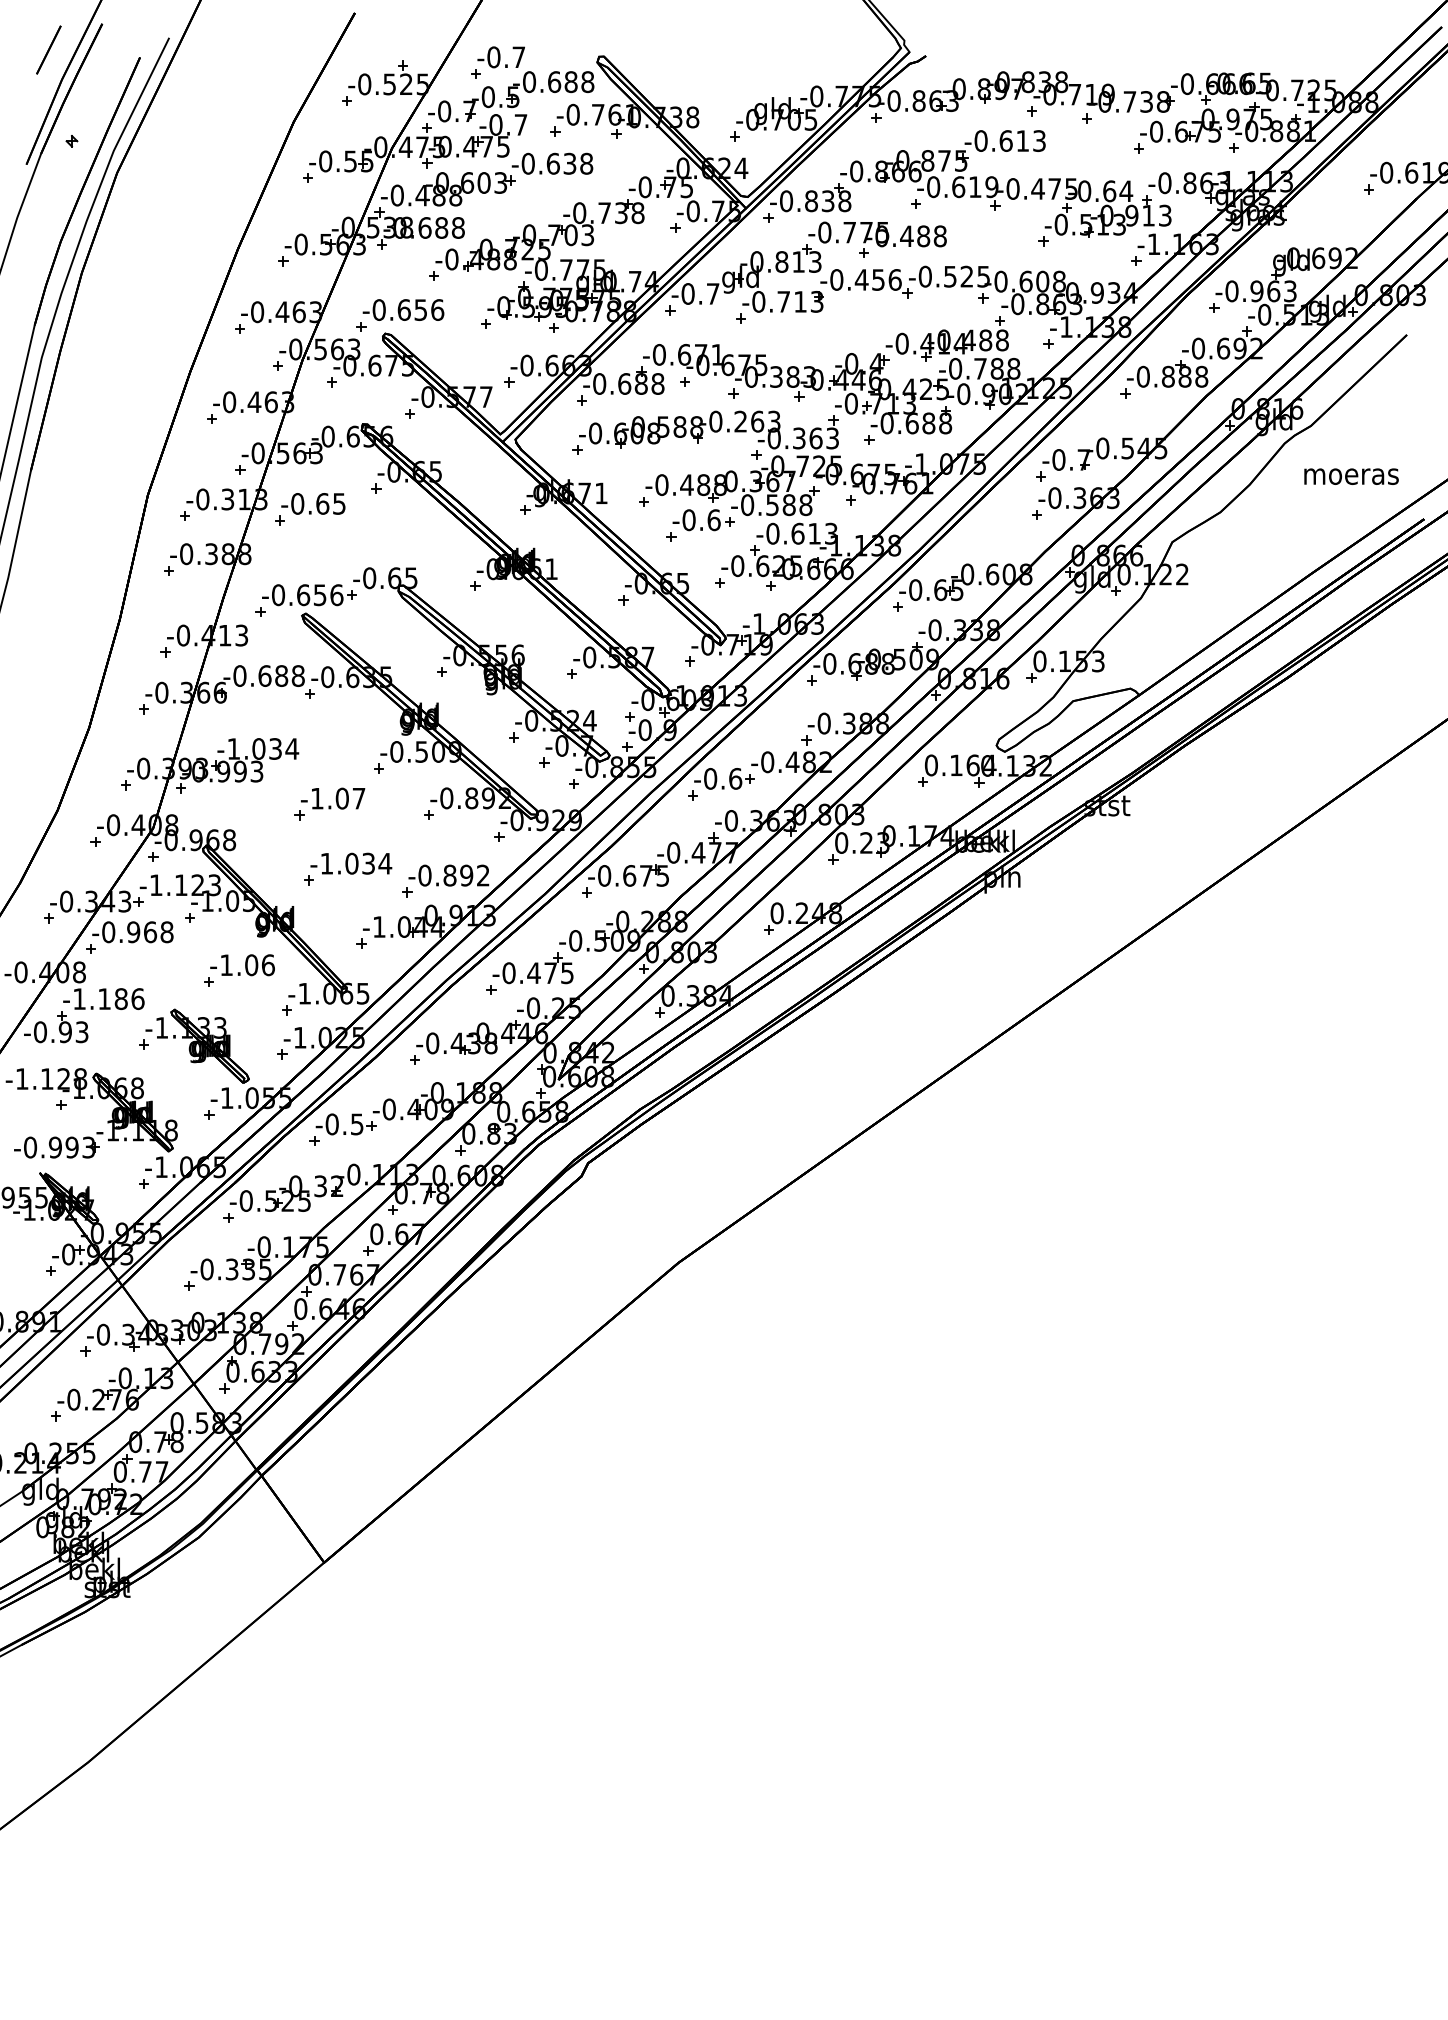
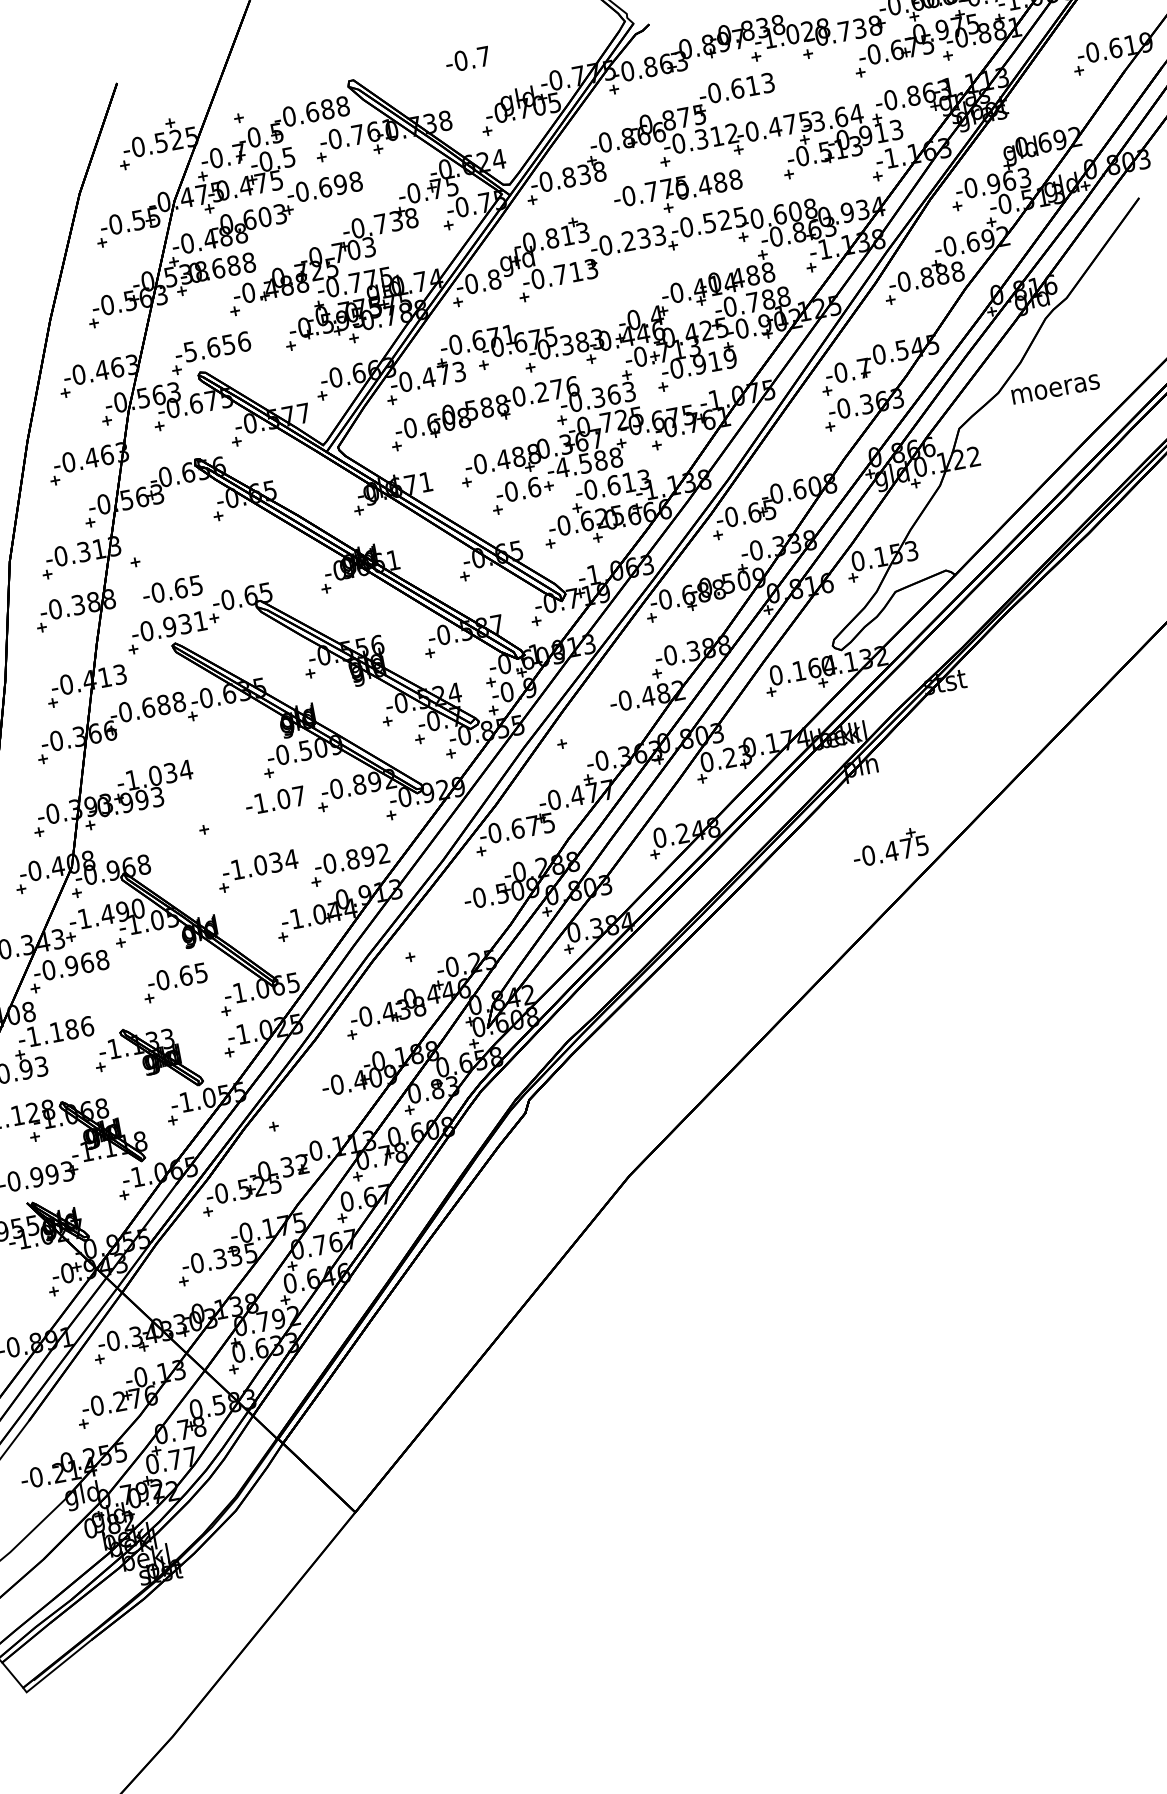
text: (500, 57) -> (467, 59), moved
text: (1078, 94) -> (796, 33), -0.719 -> -1.028
text: (520, 124) -> (288, 157), -0.7 -> -0.5
text: (569, 163) -> (340, 184), -0.638 -> -0.698
text: (975, 187) -> (717, 136), -0.619 -> -0.312
text: (1084, 191) -> (818, 121), -0.64 -> -3.64
part: (877, 239) -> (678, 193), moved
text: (877, 279) -> (643, 238), -0.456 -> -0.233
text: (712, 293) -> (493, 279), -0.7 -> -0.8
text: (378, 309) -> (189, 351), -0.656 -> -5.656
text: (640, 383) -> (443, 374), -0.688 -> -0.473
text: (765, 421) -> (564, 387), -0.263 -> -0.276
text: (928, 423) -> (714, 361), -0.688 -> -0.919
text: (1351, 476) -> (1055, 389), moved
text: (313, 503) -> (172, 589), moved
text: (747, 505) -> (562, 468), -0.588 -> -4.588
text: (319, 595) -> (184, 624), -0.656 -> -0.931
part: (724, 778) -> (588, 722), removed
text: (333, 798) -> (275, 800), moved
text: (197, 885) -> (122, 911), -1.123 -> -1.490
text: (247, 965) -> (182, 976), -1.06 -> -0.65
part: (532, 968) -> (889, 847), moved
part: (351, 1123) -> (304, 1104), removed

